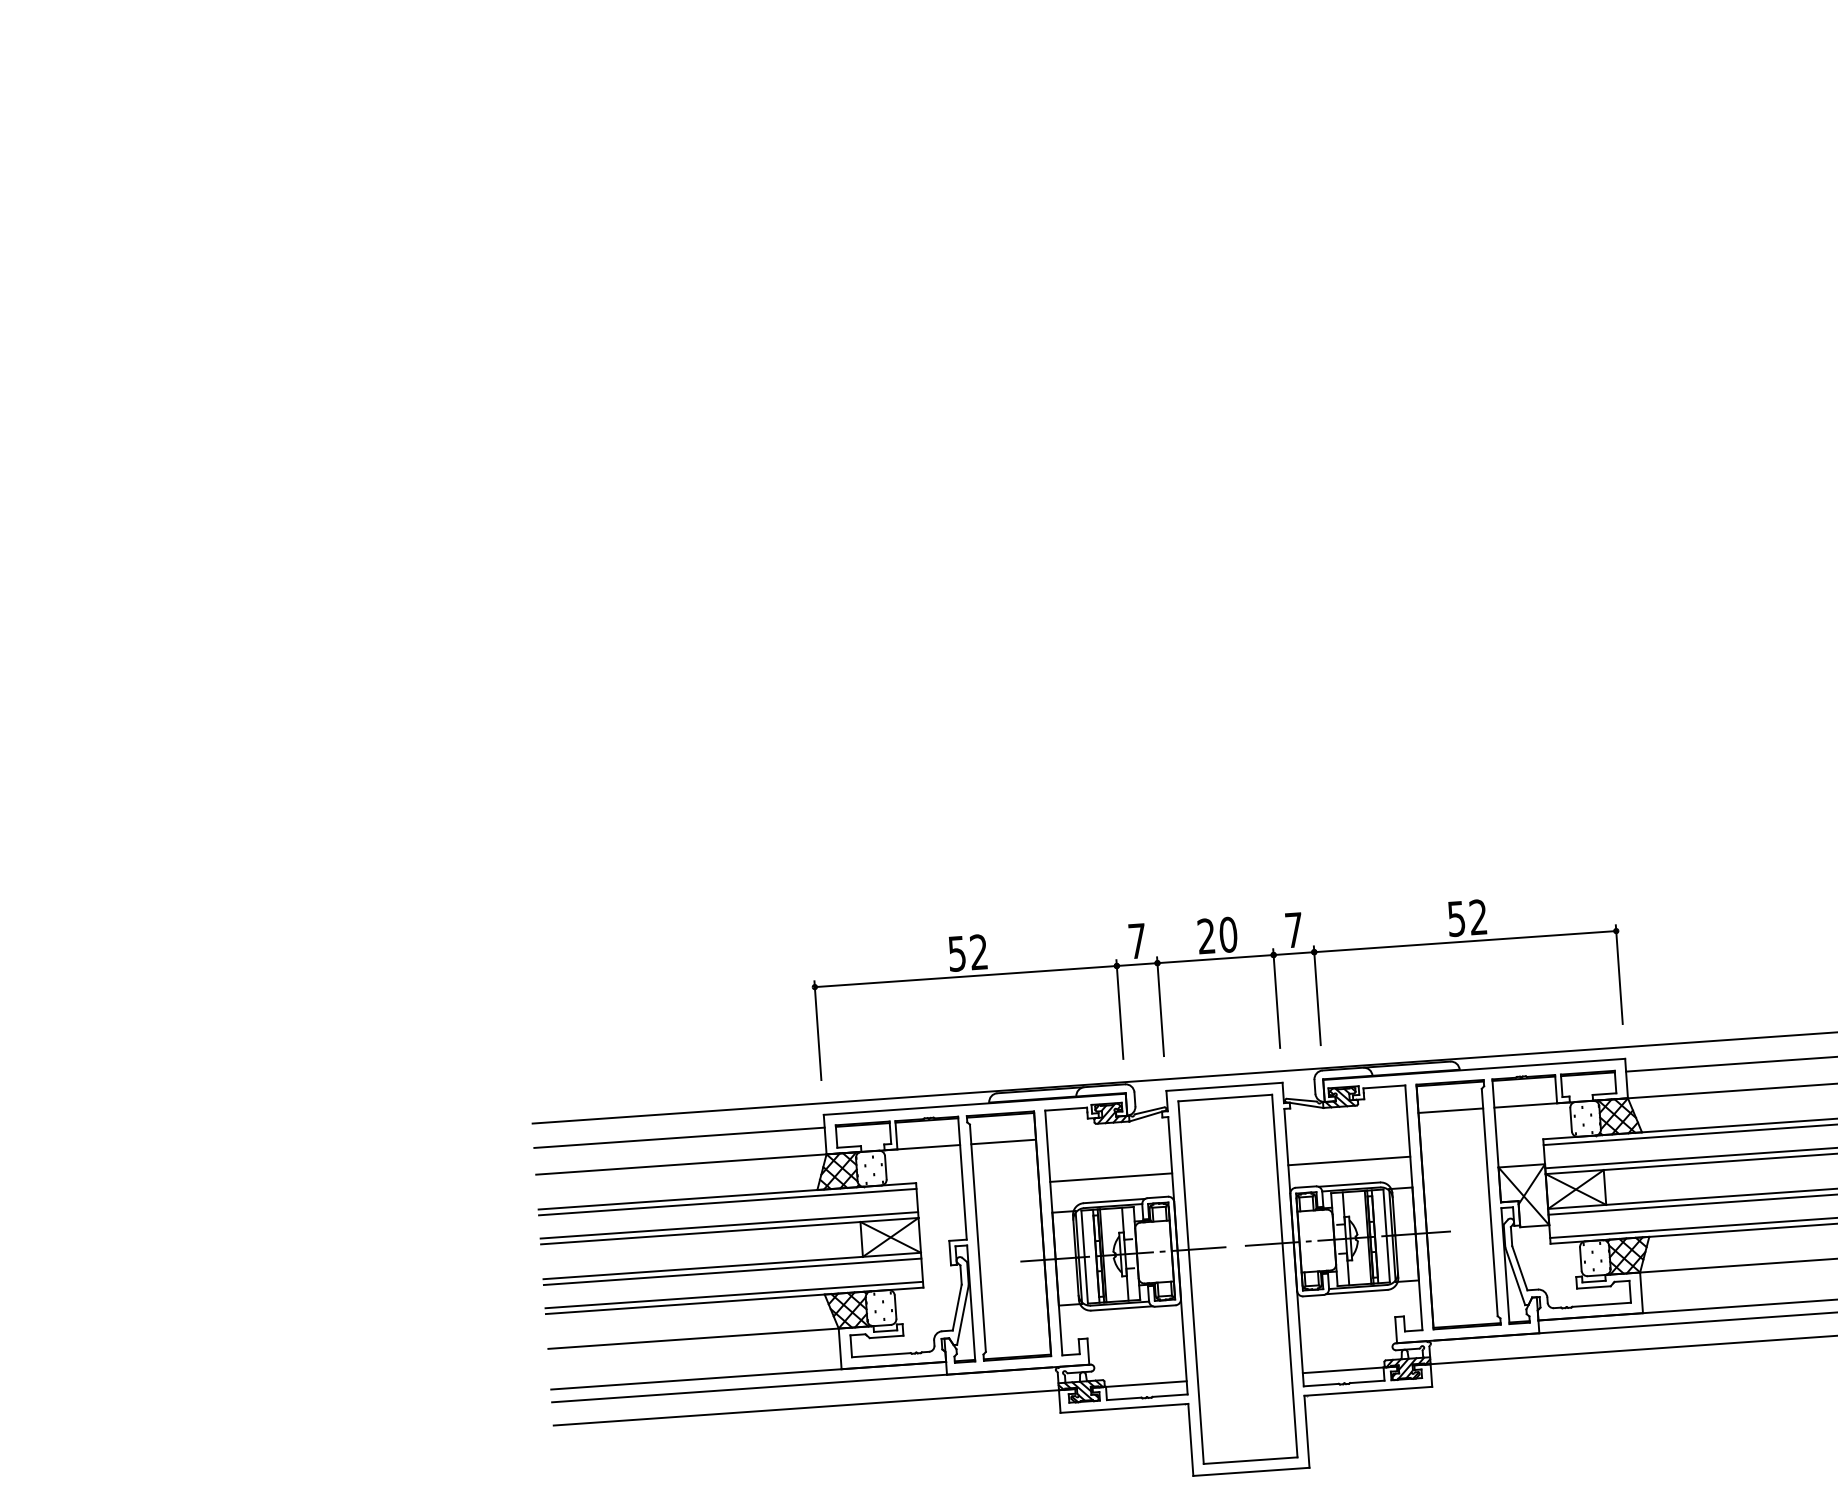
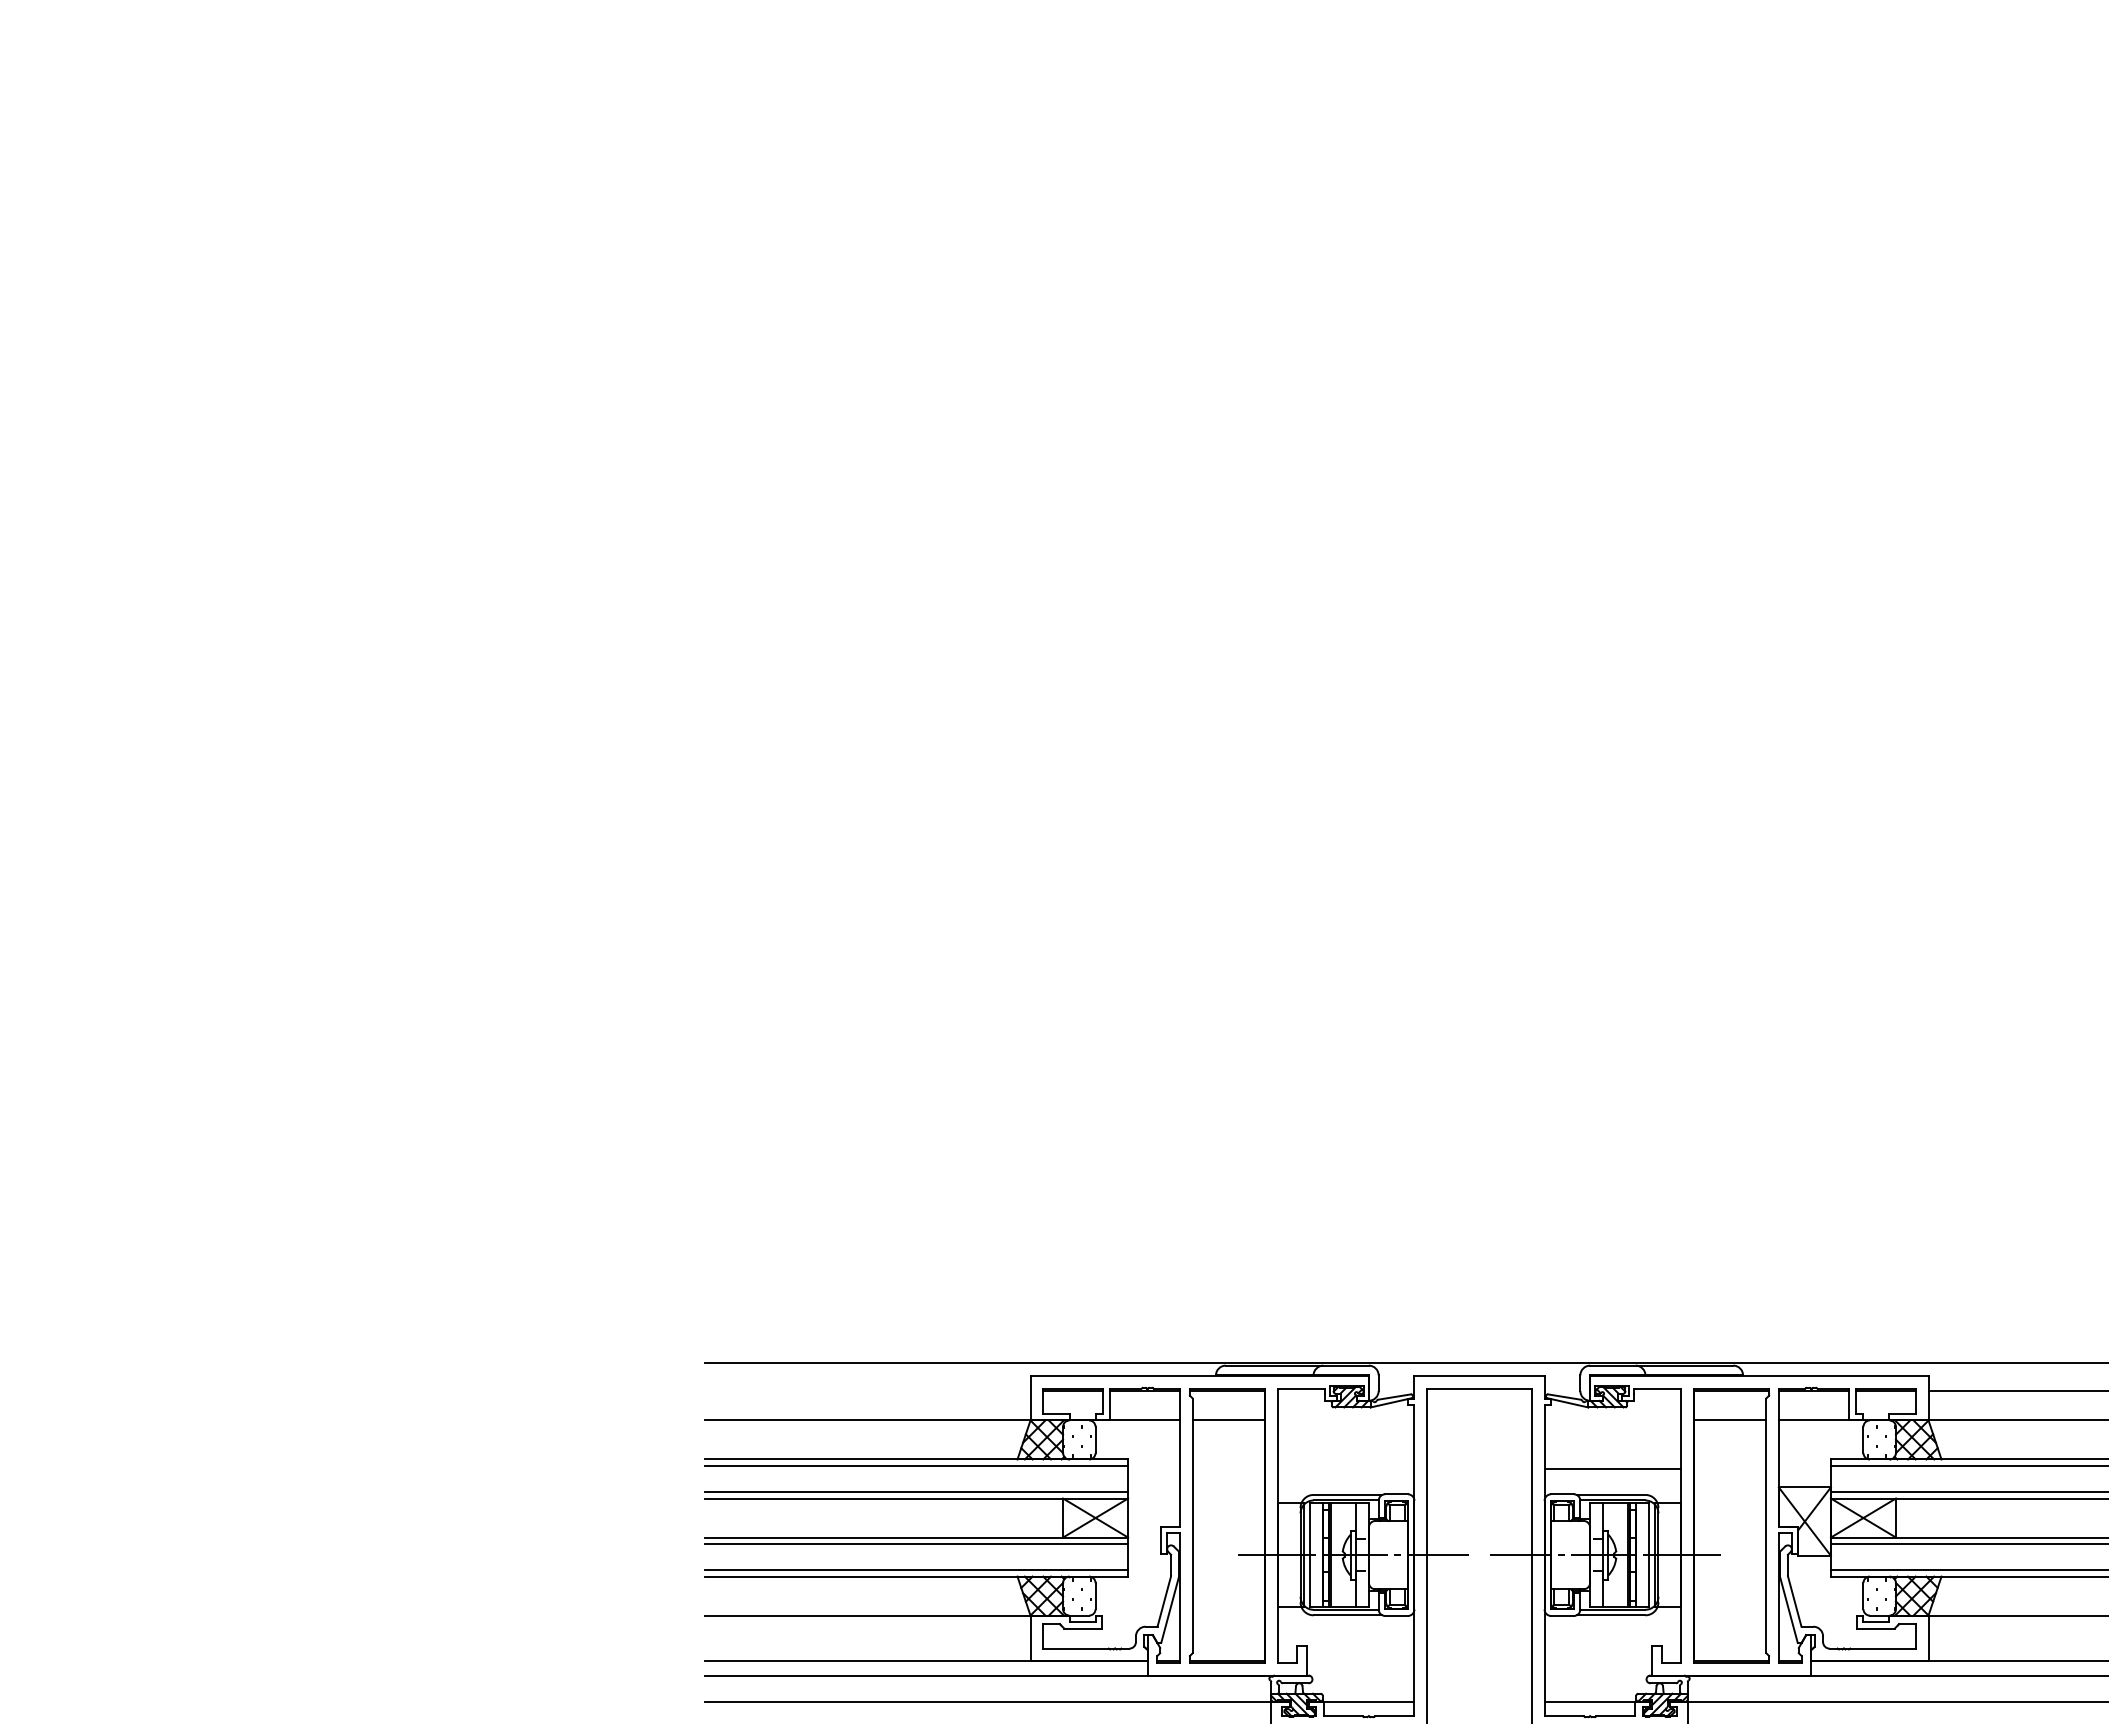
part: (1215, 959) -> (1479, 1233), removed
line: (679, 1137) -> (867, 1390), removed
line: (1110, 1177) -> (1345, 1468), removed

